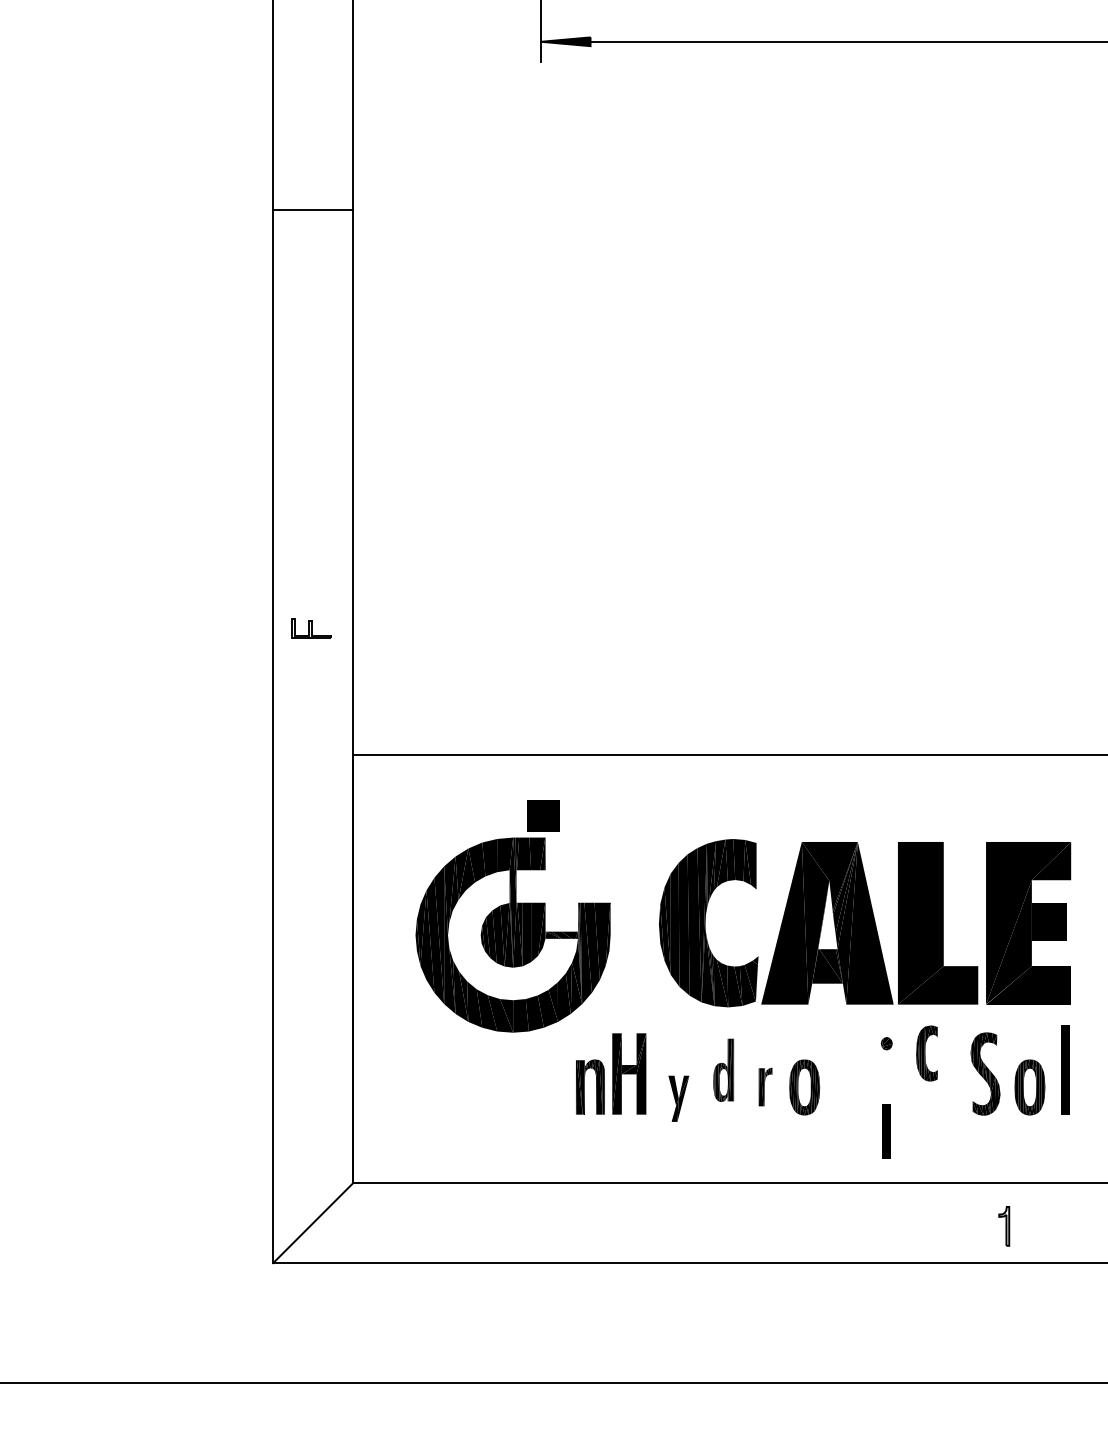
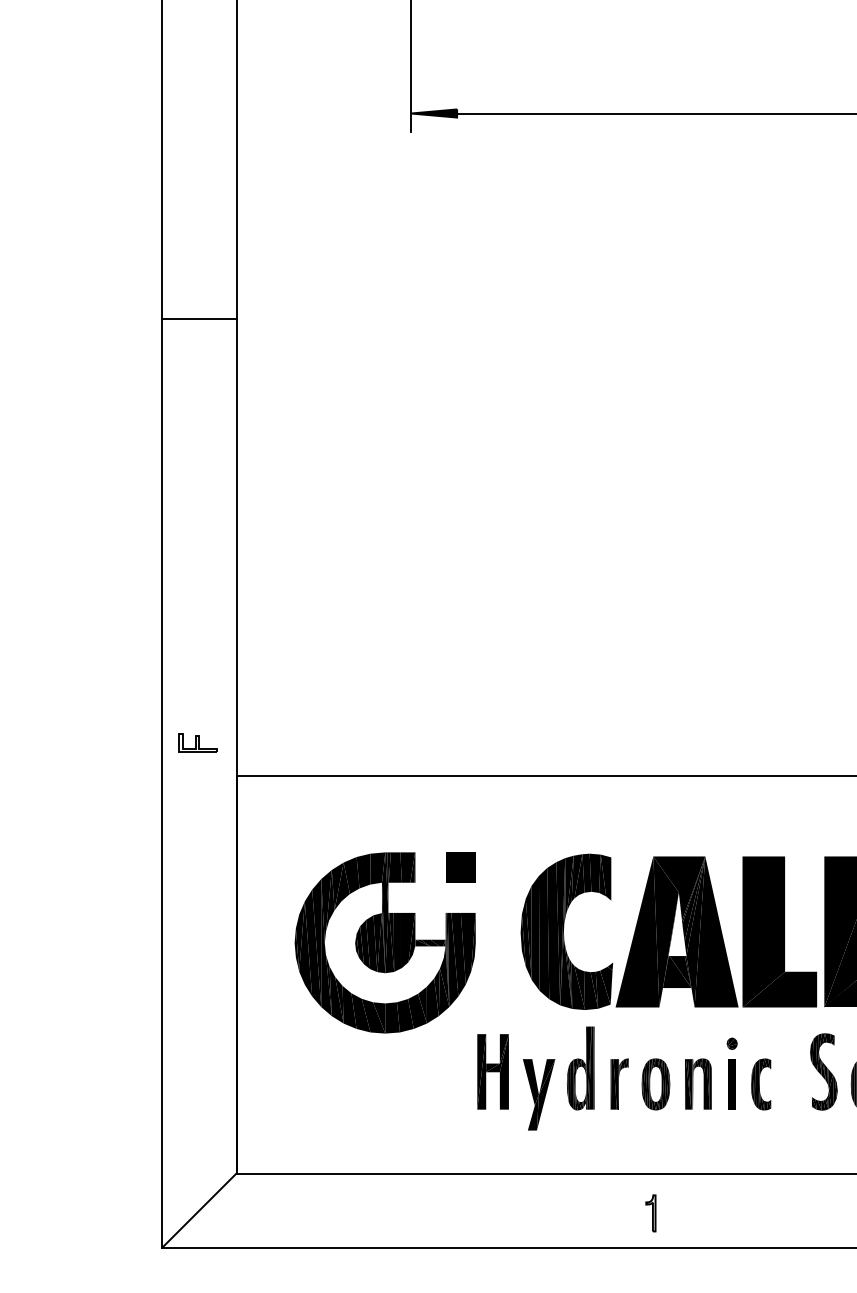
line: (312, 210) -> (198, 319), moved
part: (311, 628) -> (198, 742), moved
part: (543, 815) -> (460, 867), moved
part: (926, 1053) -> (760, 1084), moved
part: (723, 1070) -> (580, 1068), size x1.43
part: (590, 1086) -> (698, 1083), moved
part: (765, 1086) -> (619, 1083), size x1.43
part: (678, 1098) -> (538, 1094), size x1.67
part: (886, 1131) -> (731, 1084), moved
part: (1004, 1226) -> (651, 1213), moved

